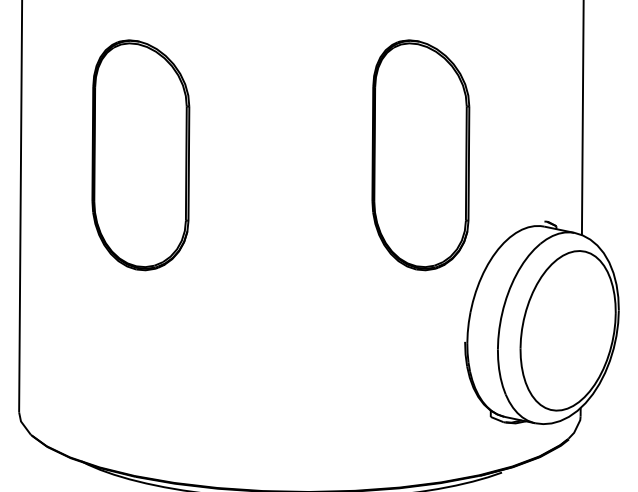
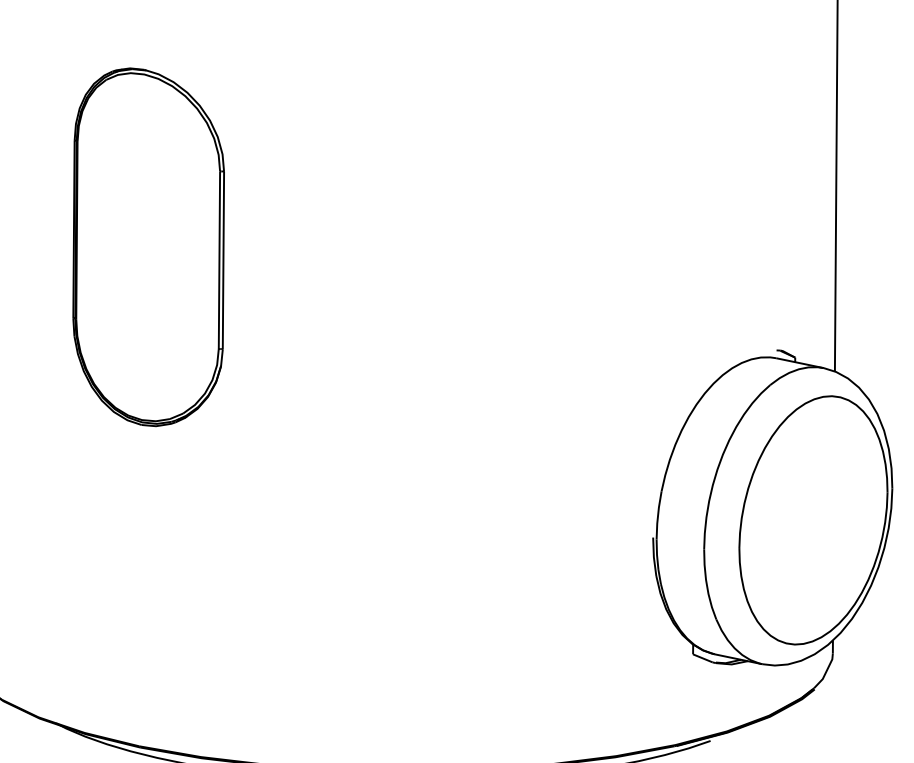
part: (420, 155) -> (583, 247), removed

